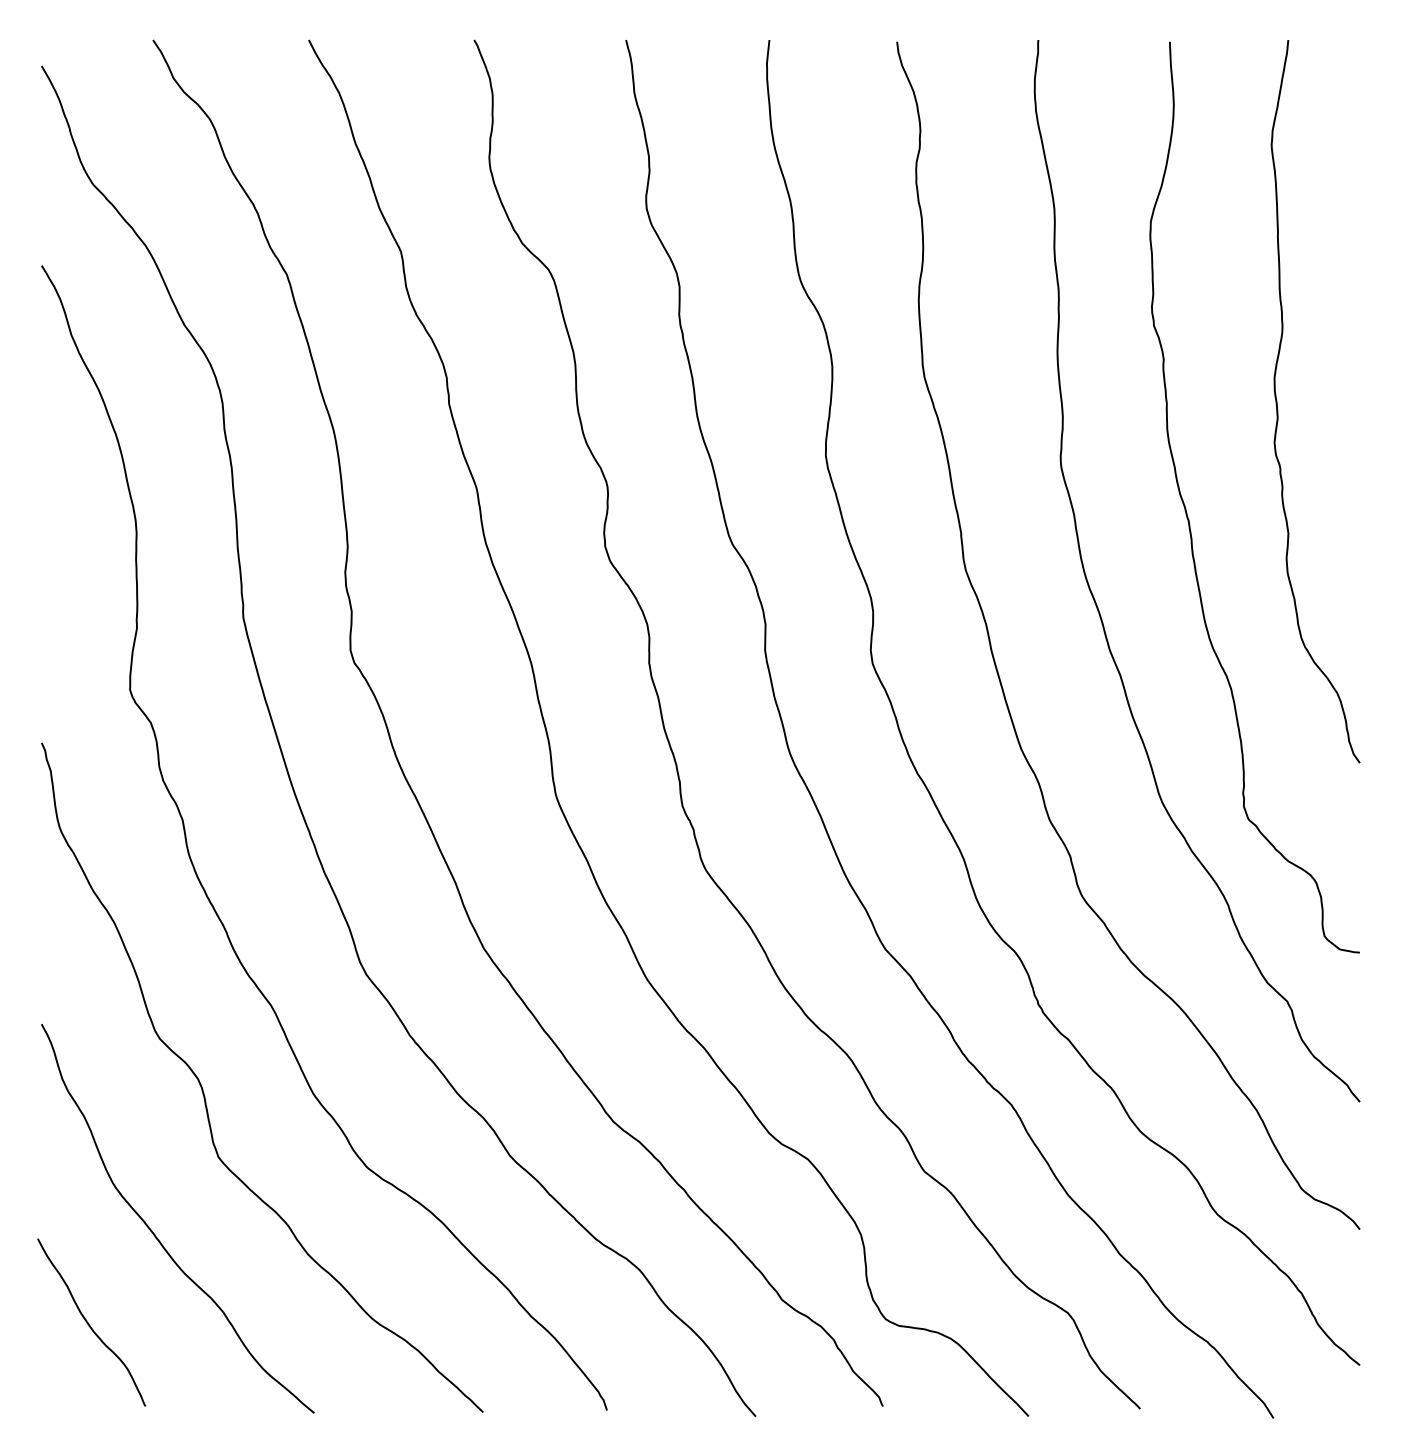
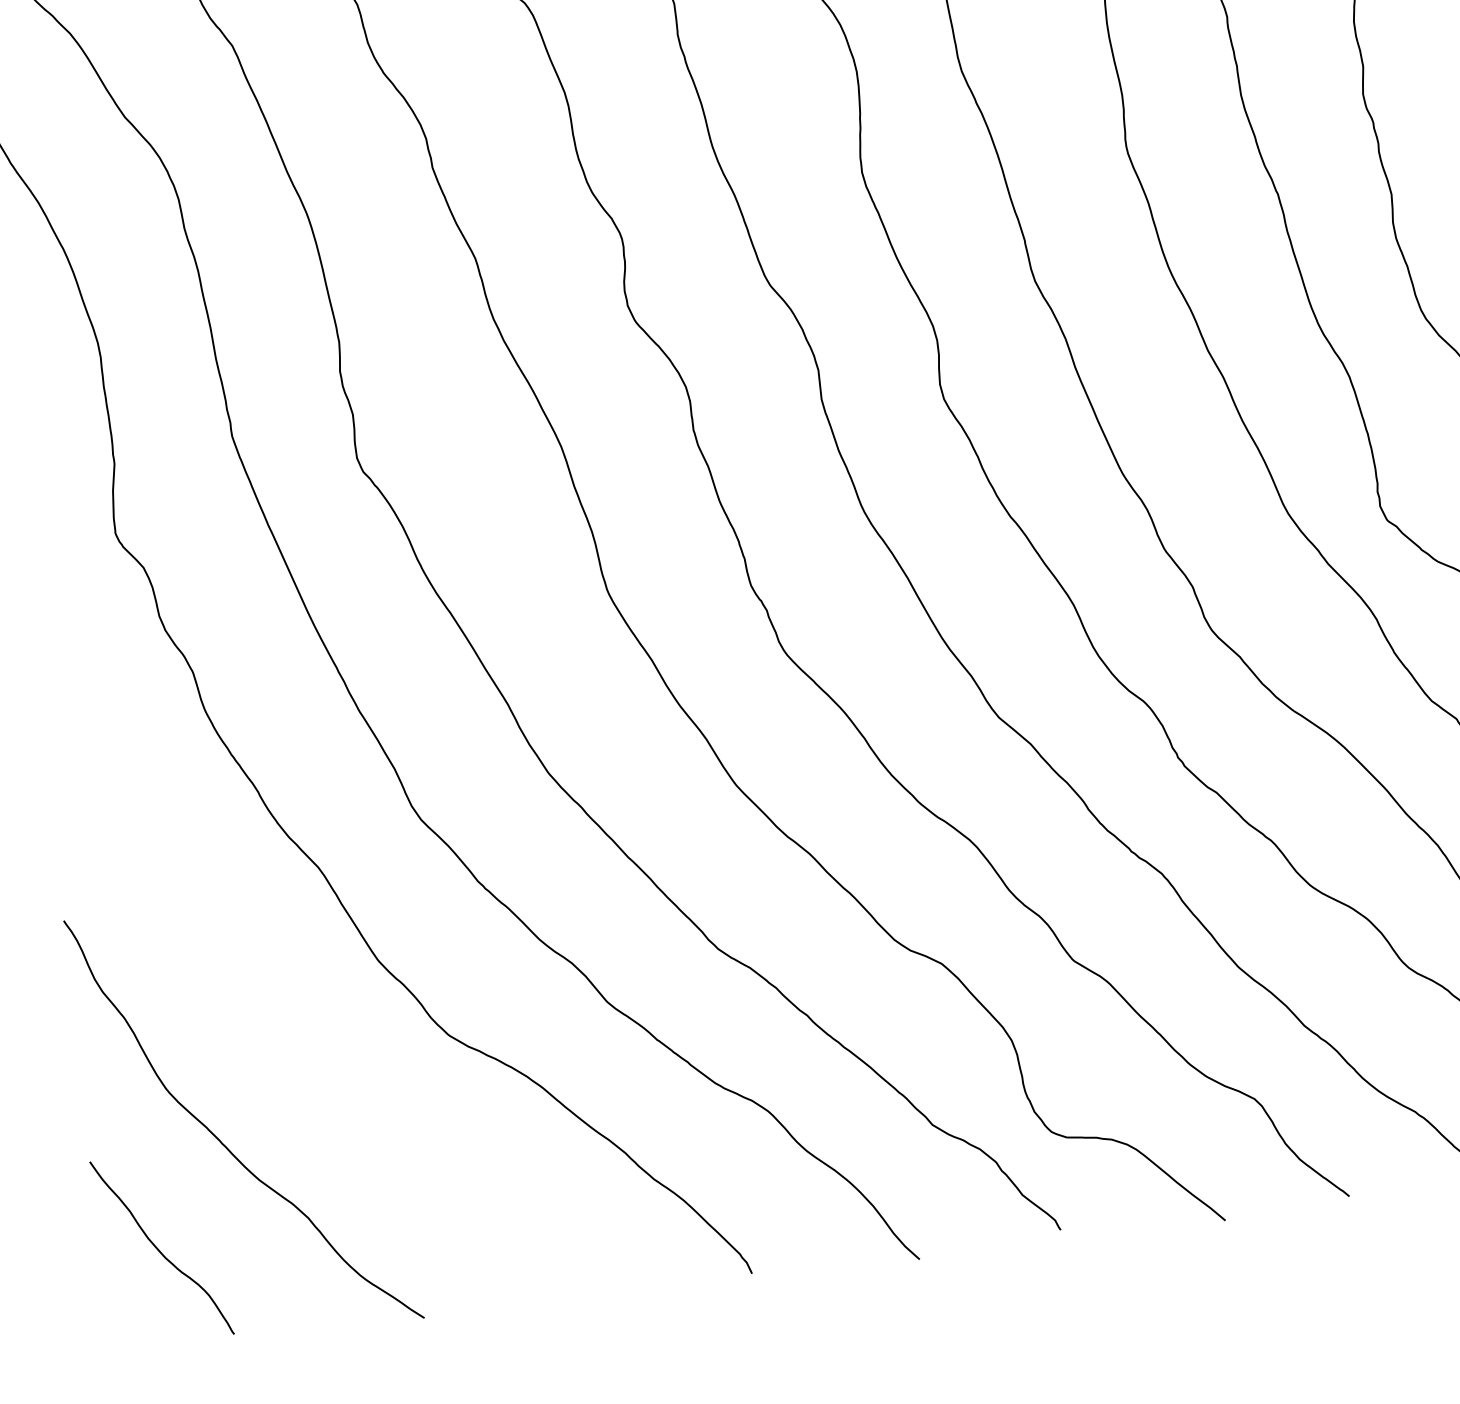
curve: (205, 1096) -> (257, 978), removed

